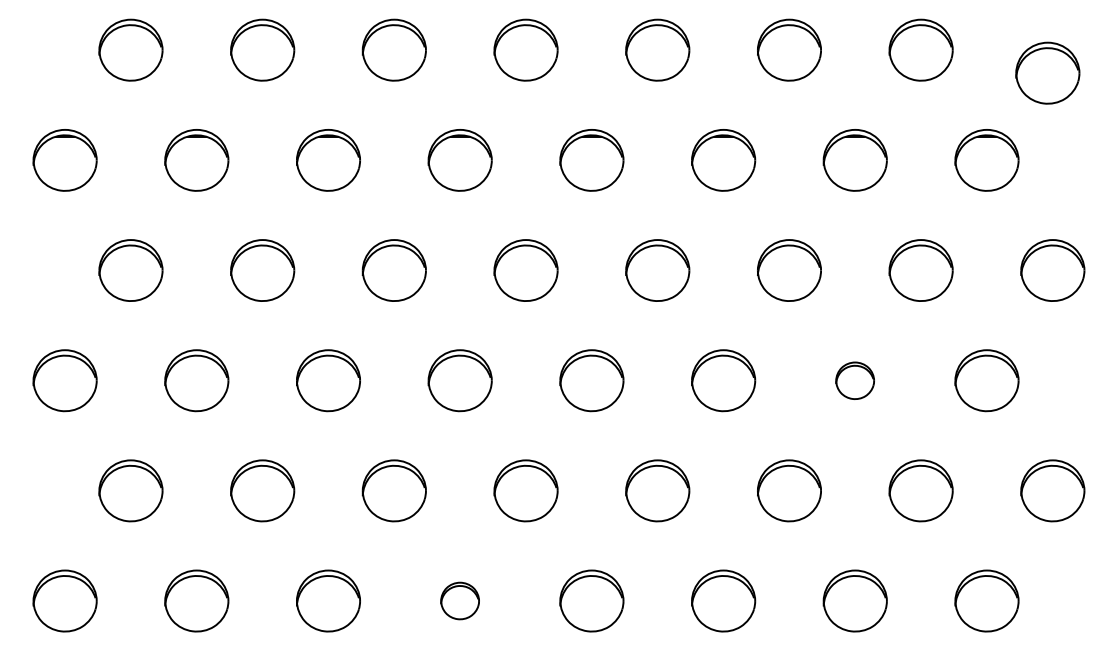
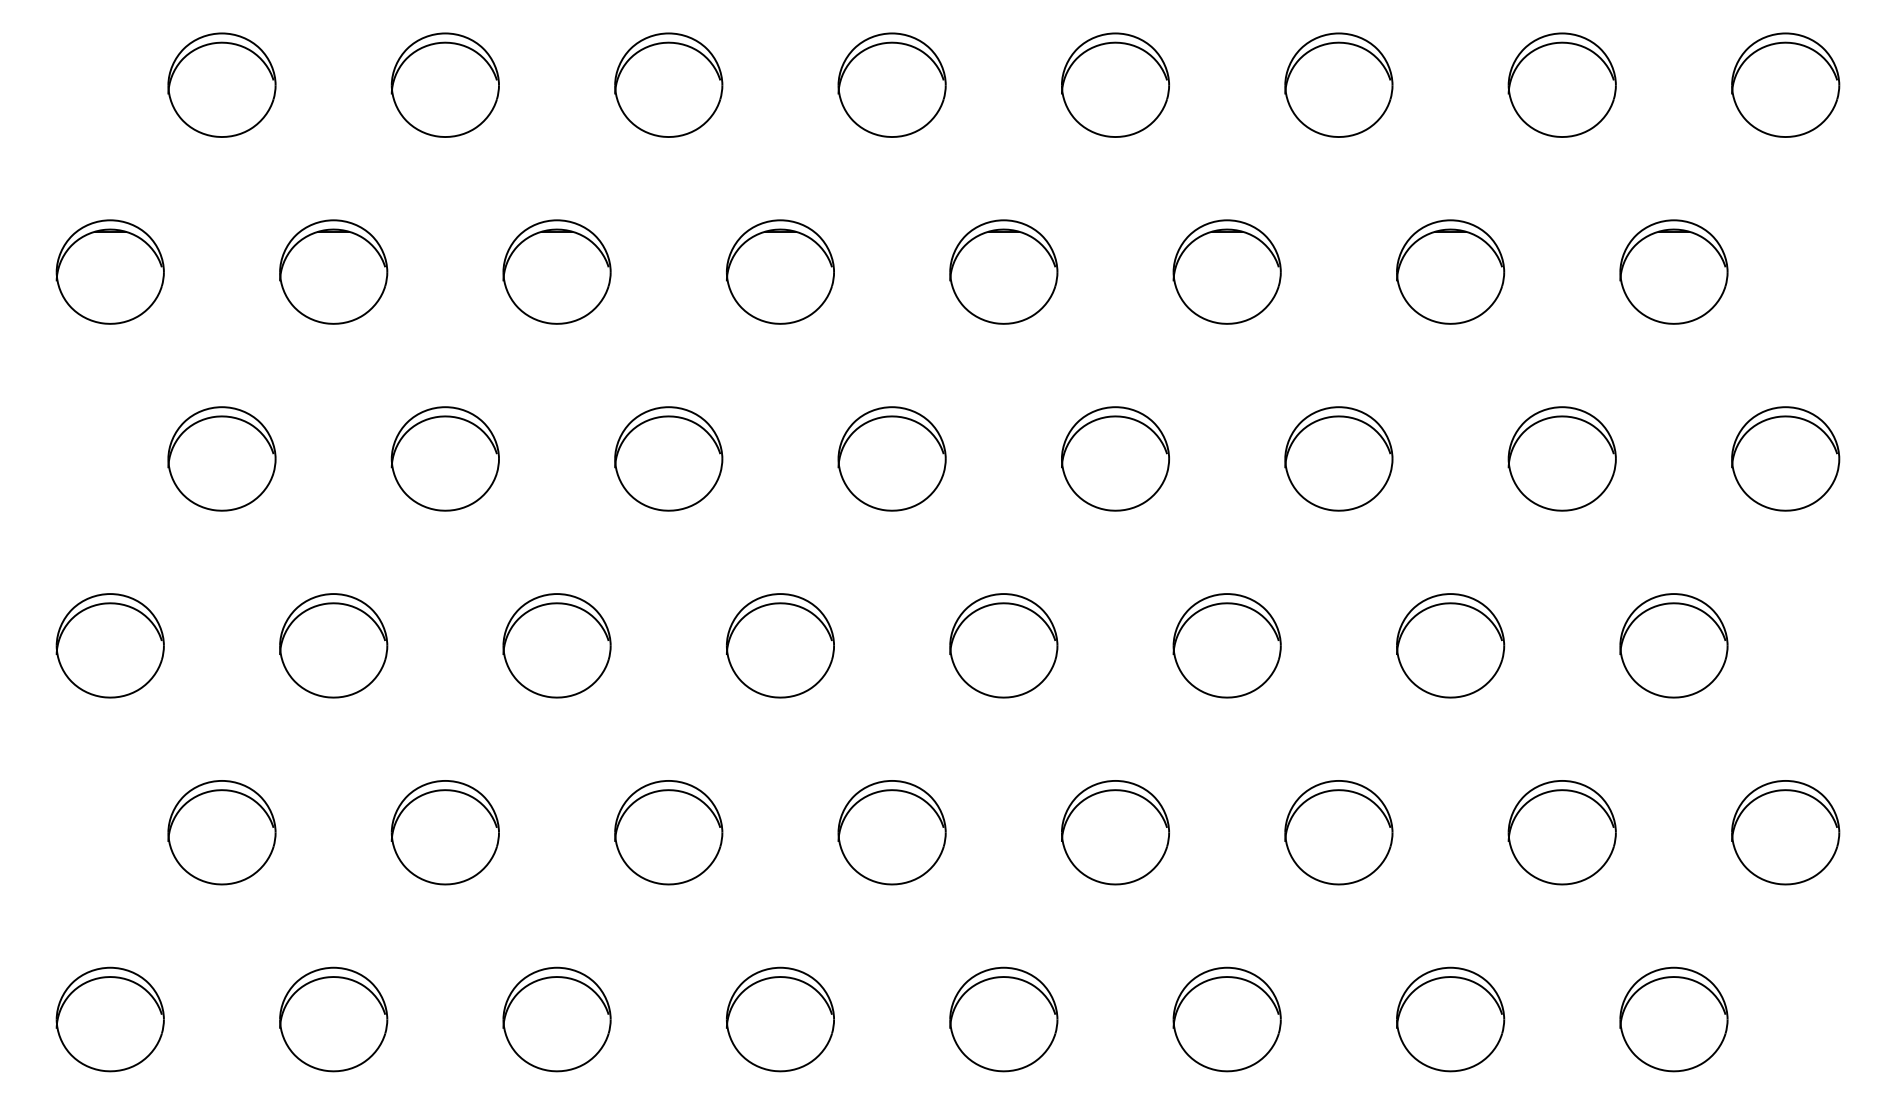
part: (1047, 72) -> (1785, 84), moved
part: (854, 380) -> (1449, 645), size x1.67
part: (459, 600) -> (779, 1018), size x1.67

